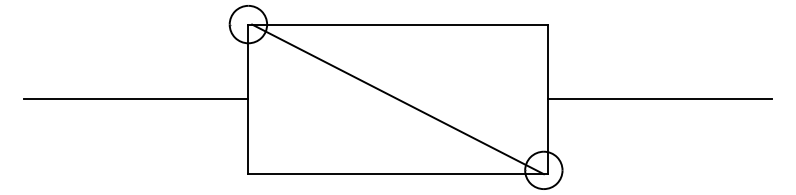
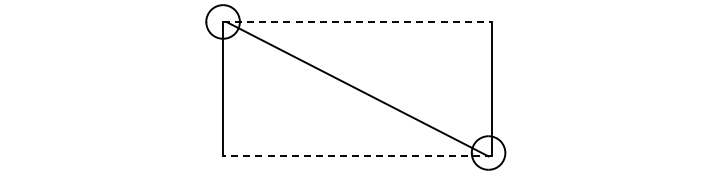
line: (399, 24) -> (358, 21), solid -> dashed
line: (136, 99) -> (122, 89), removed
line: (659, 99) -> (592, 89), removed
line: (398, 174) -> (357, 156), solid -> dashed

